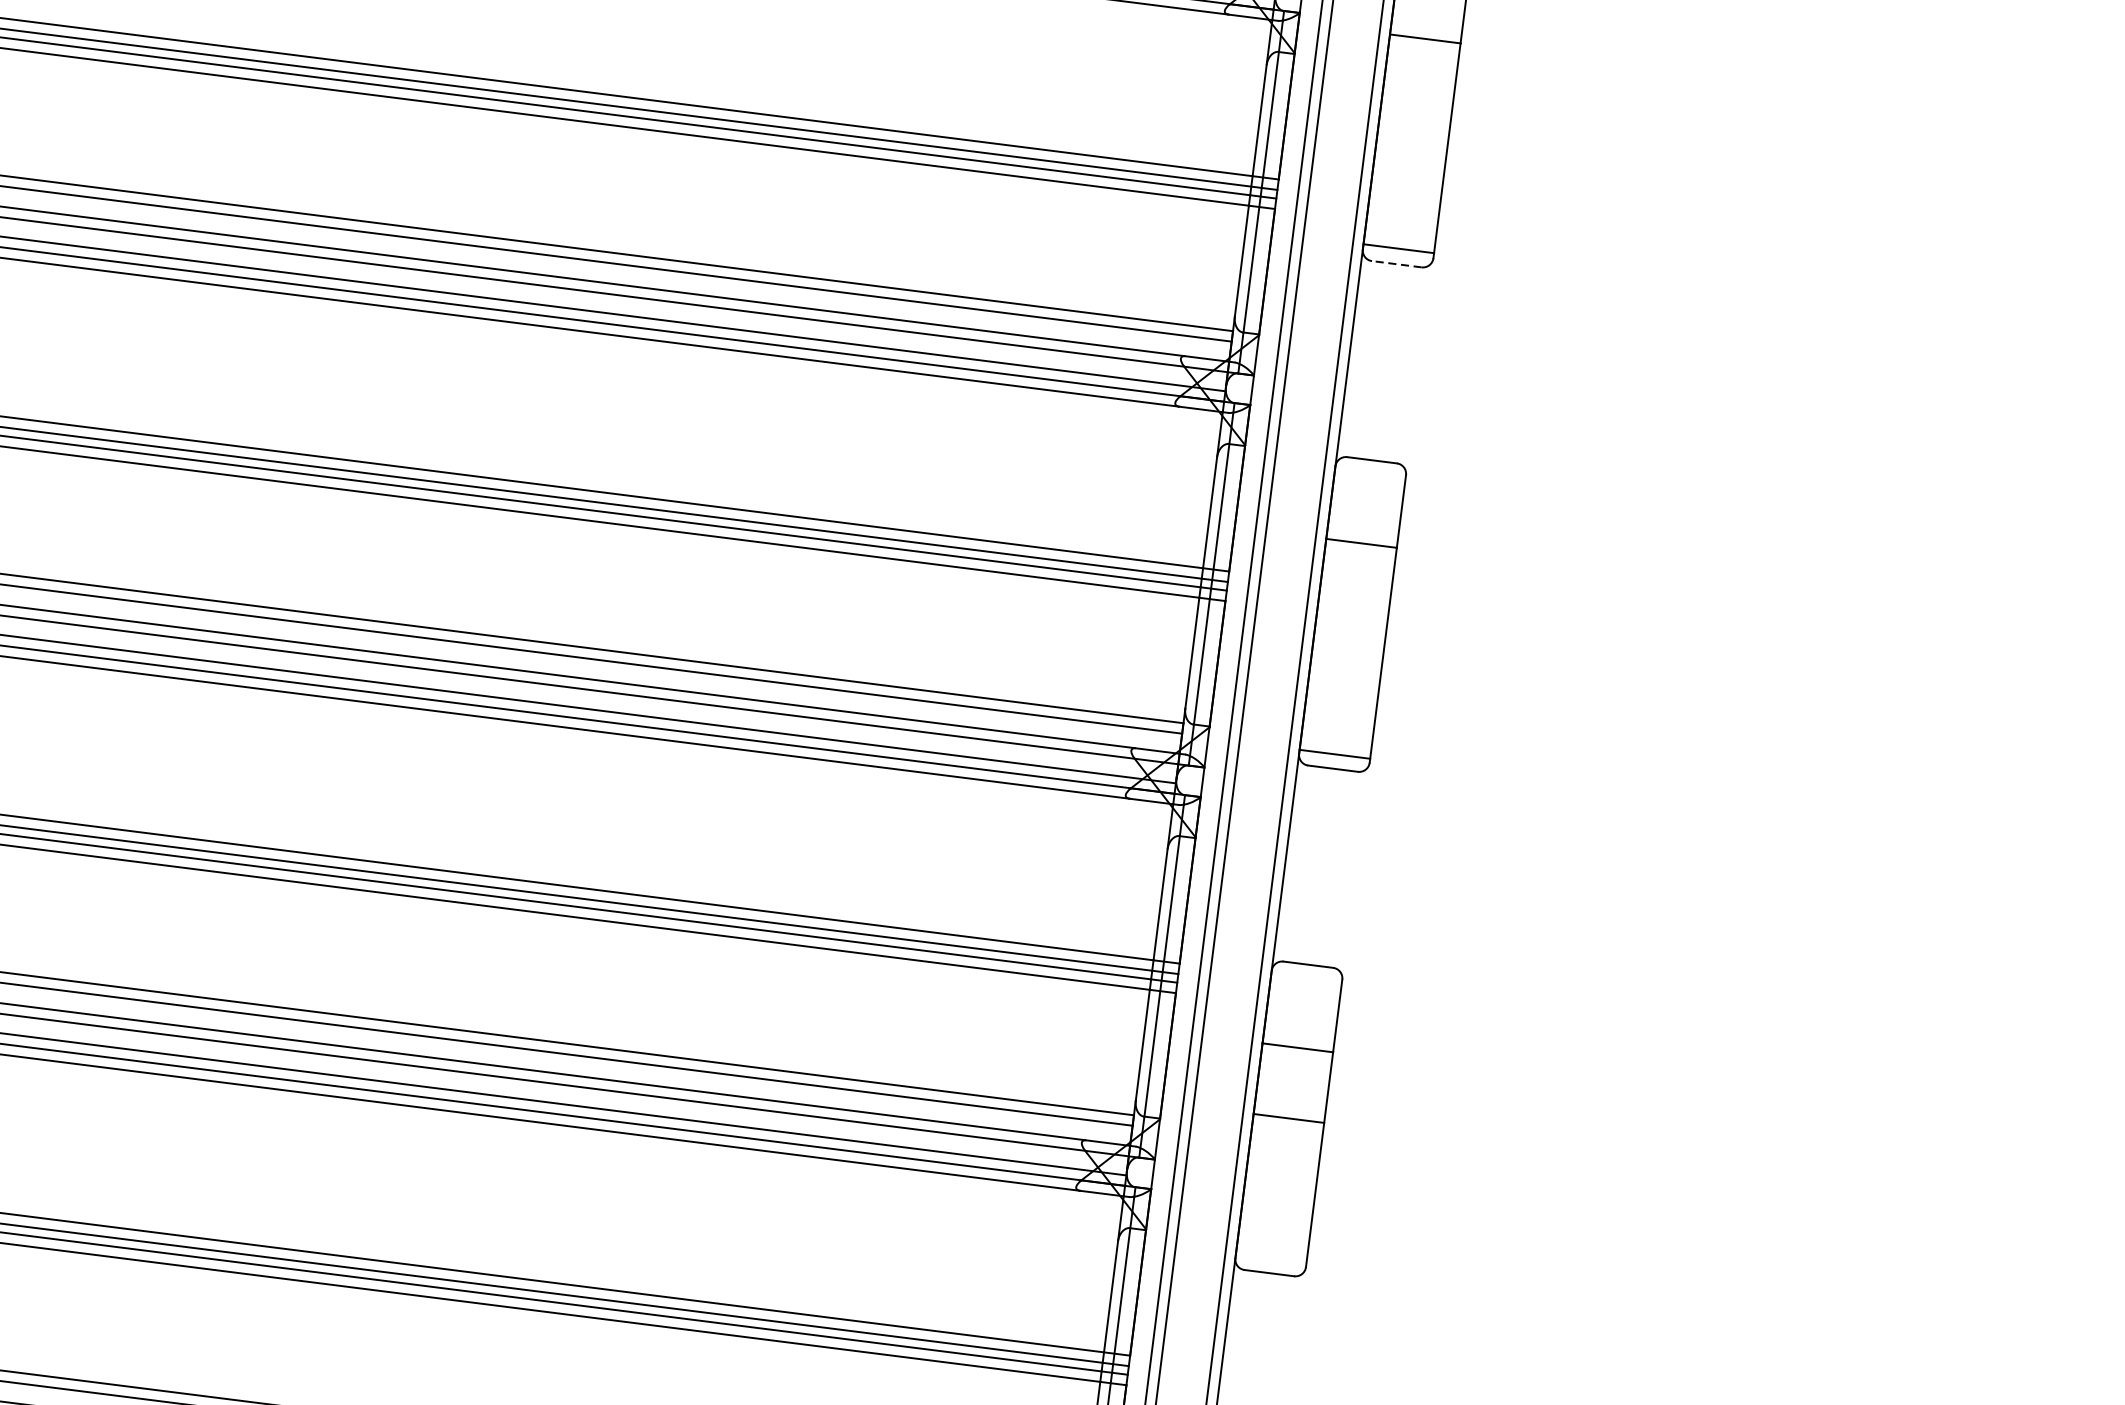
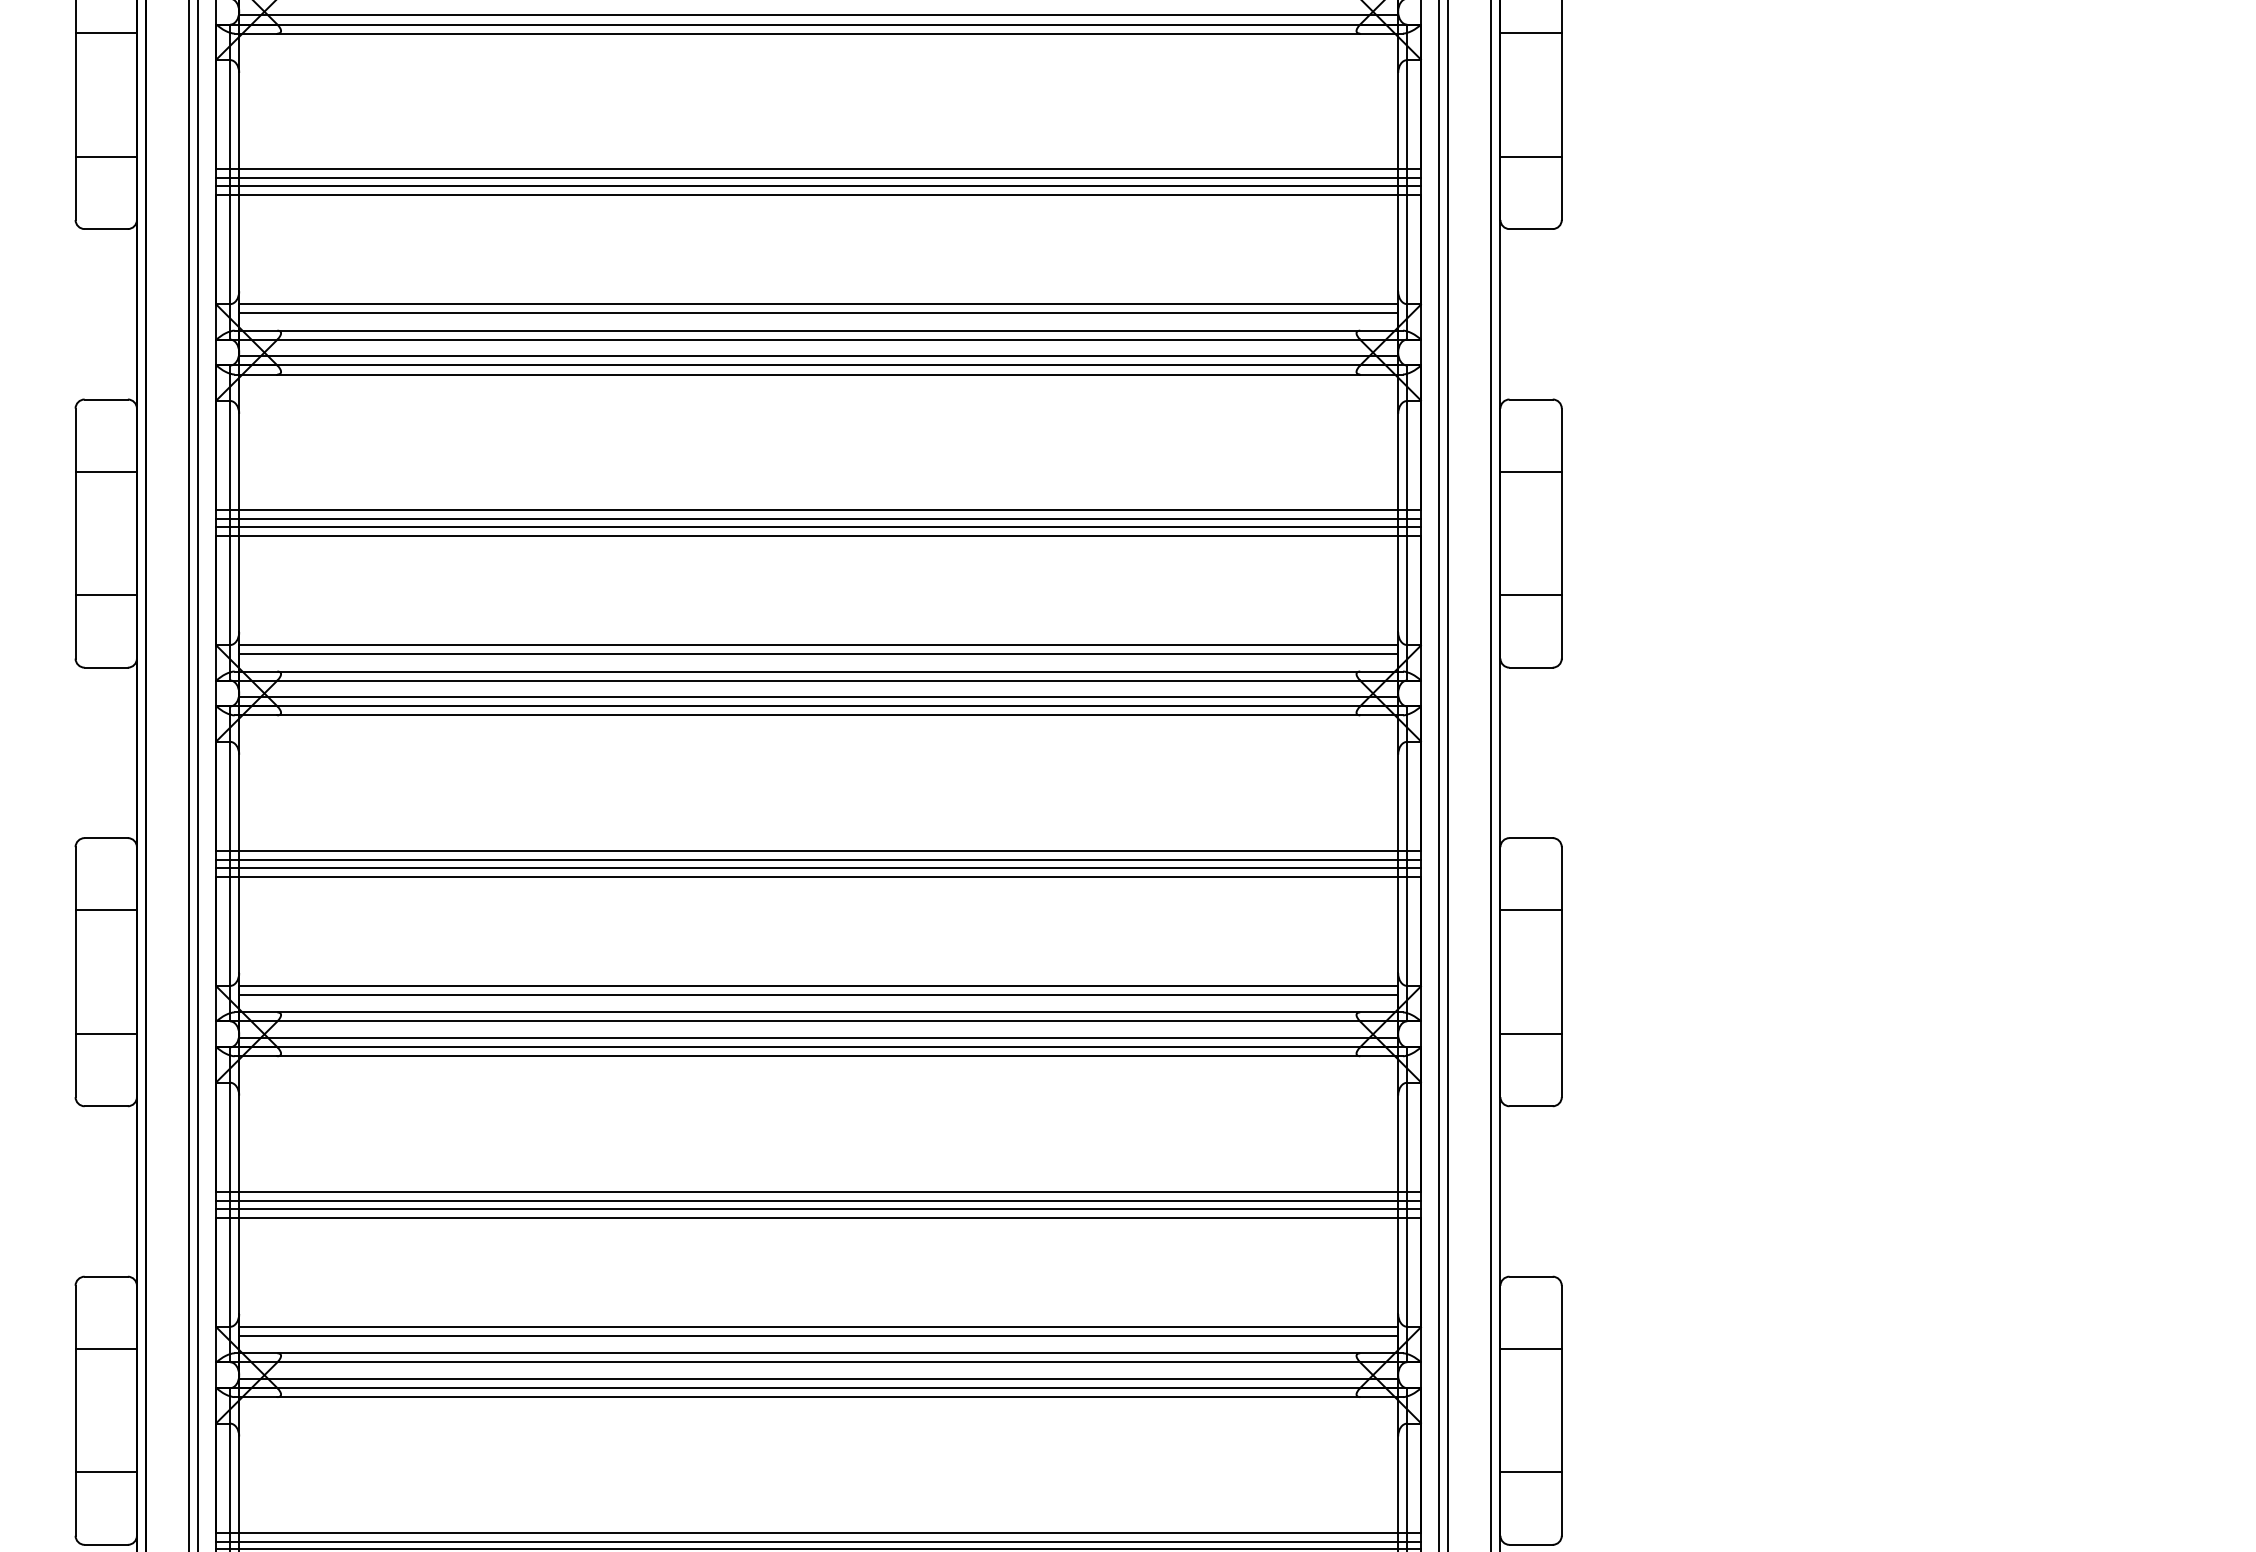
line: (1398, 248) -> (1530, 156), moved
line: (1397, 264) -> (1531, 229), dashed -> solid
line: (1334, 754) -> (1530, 595), moved
line: (1288, 1118) -> (1530, 1033), moved

